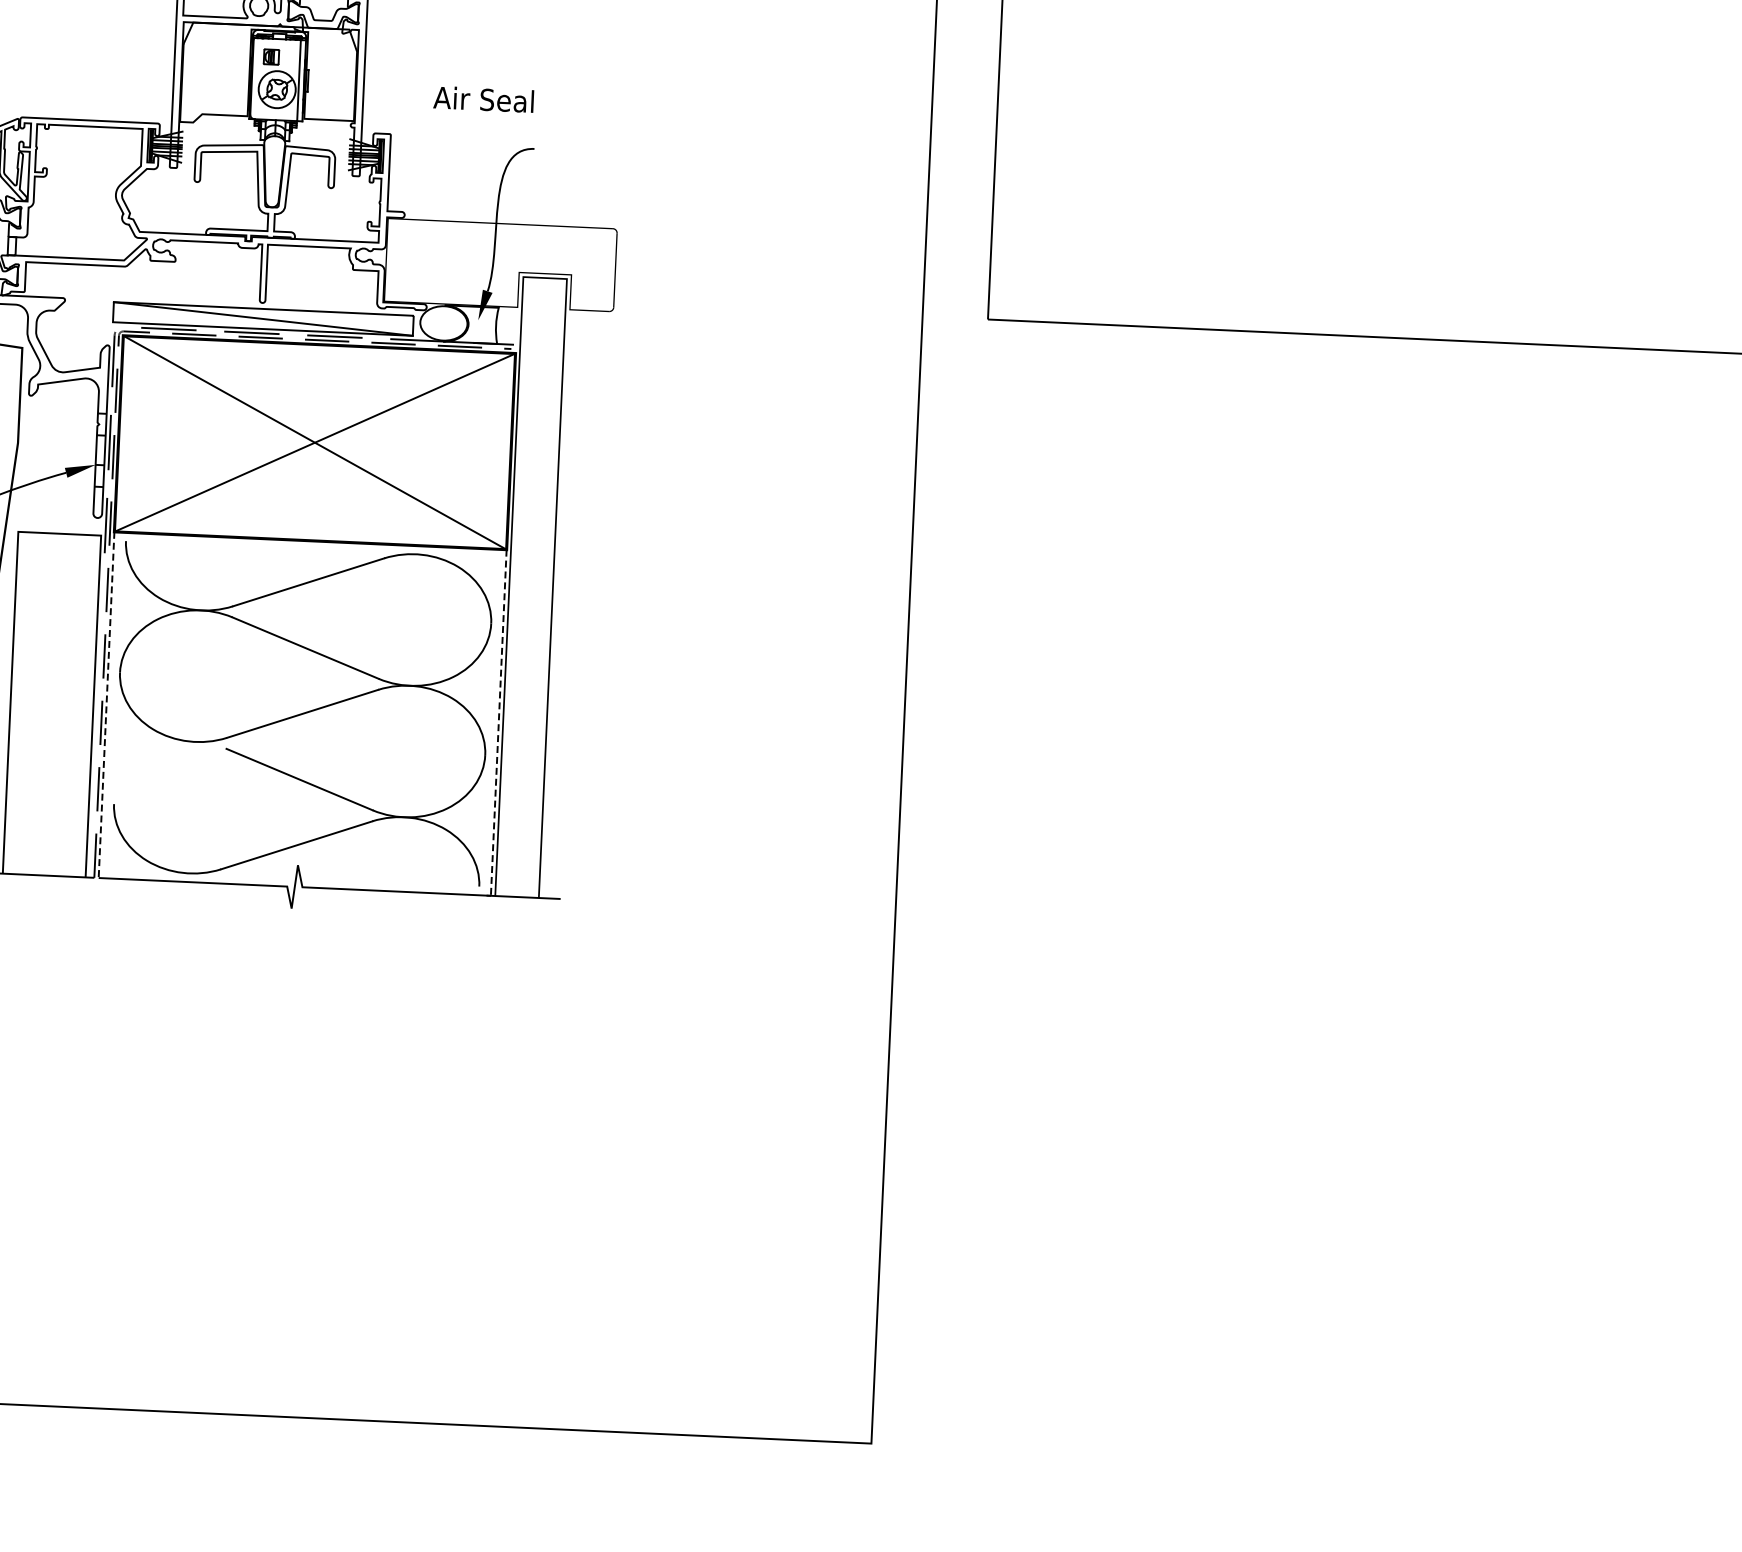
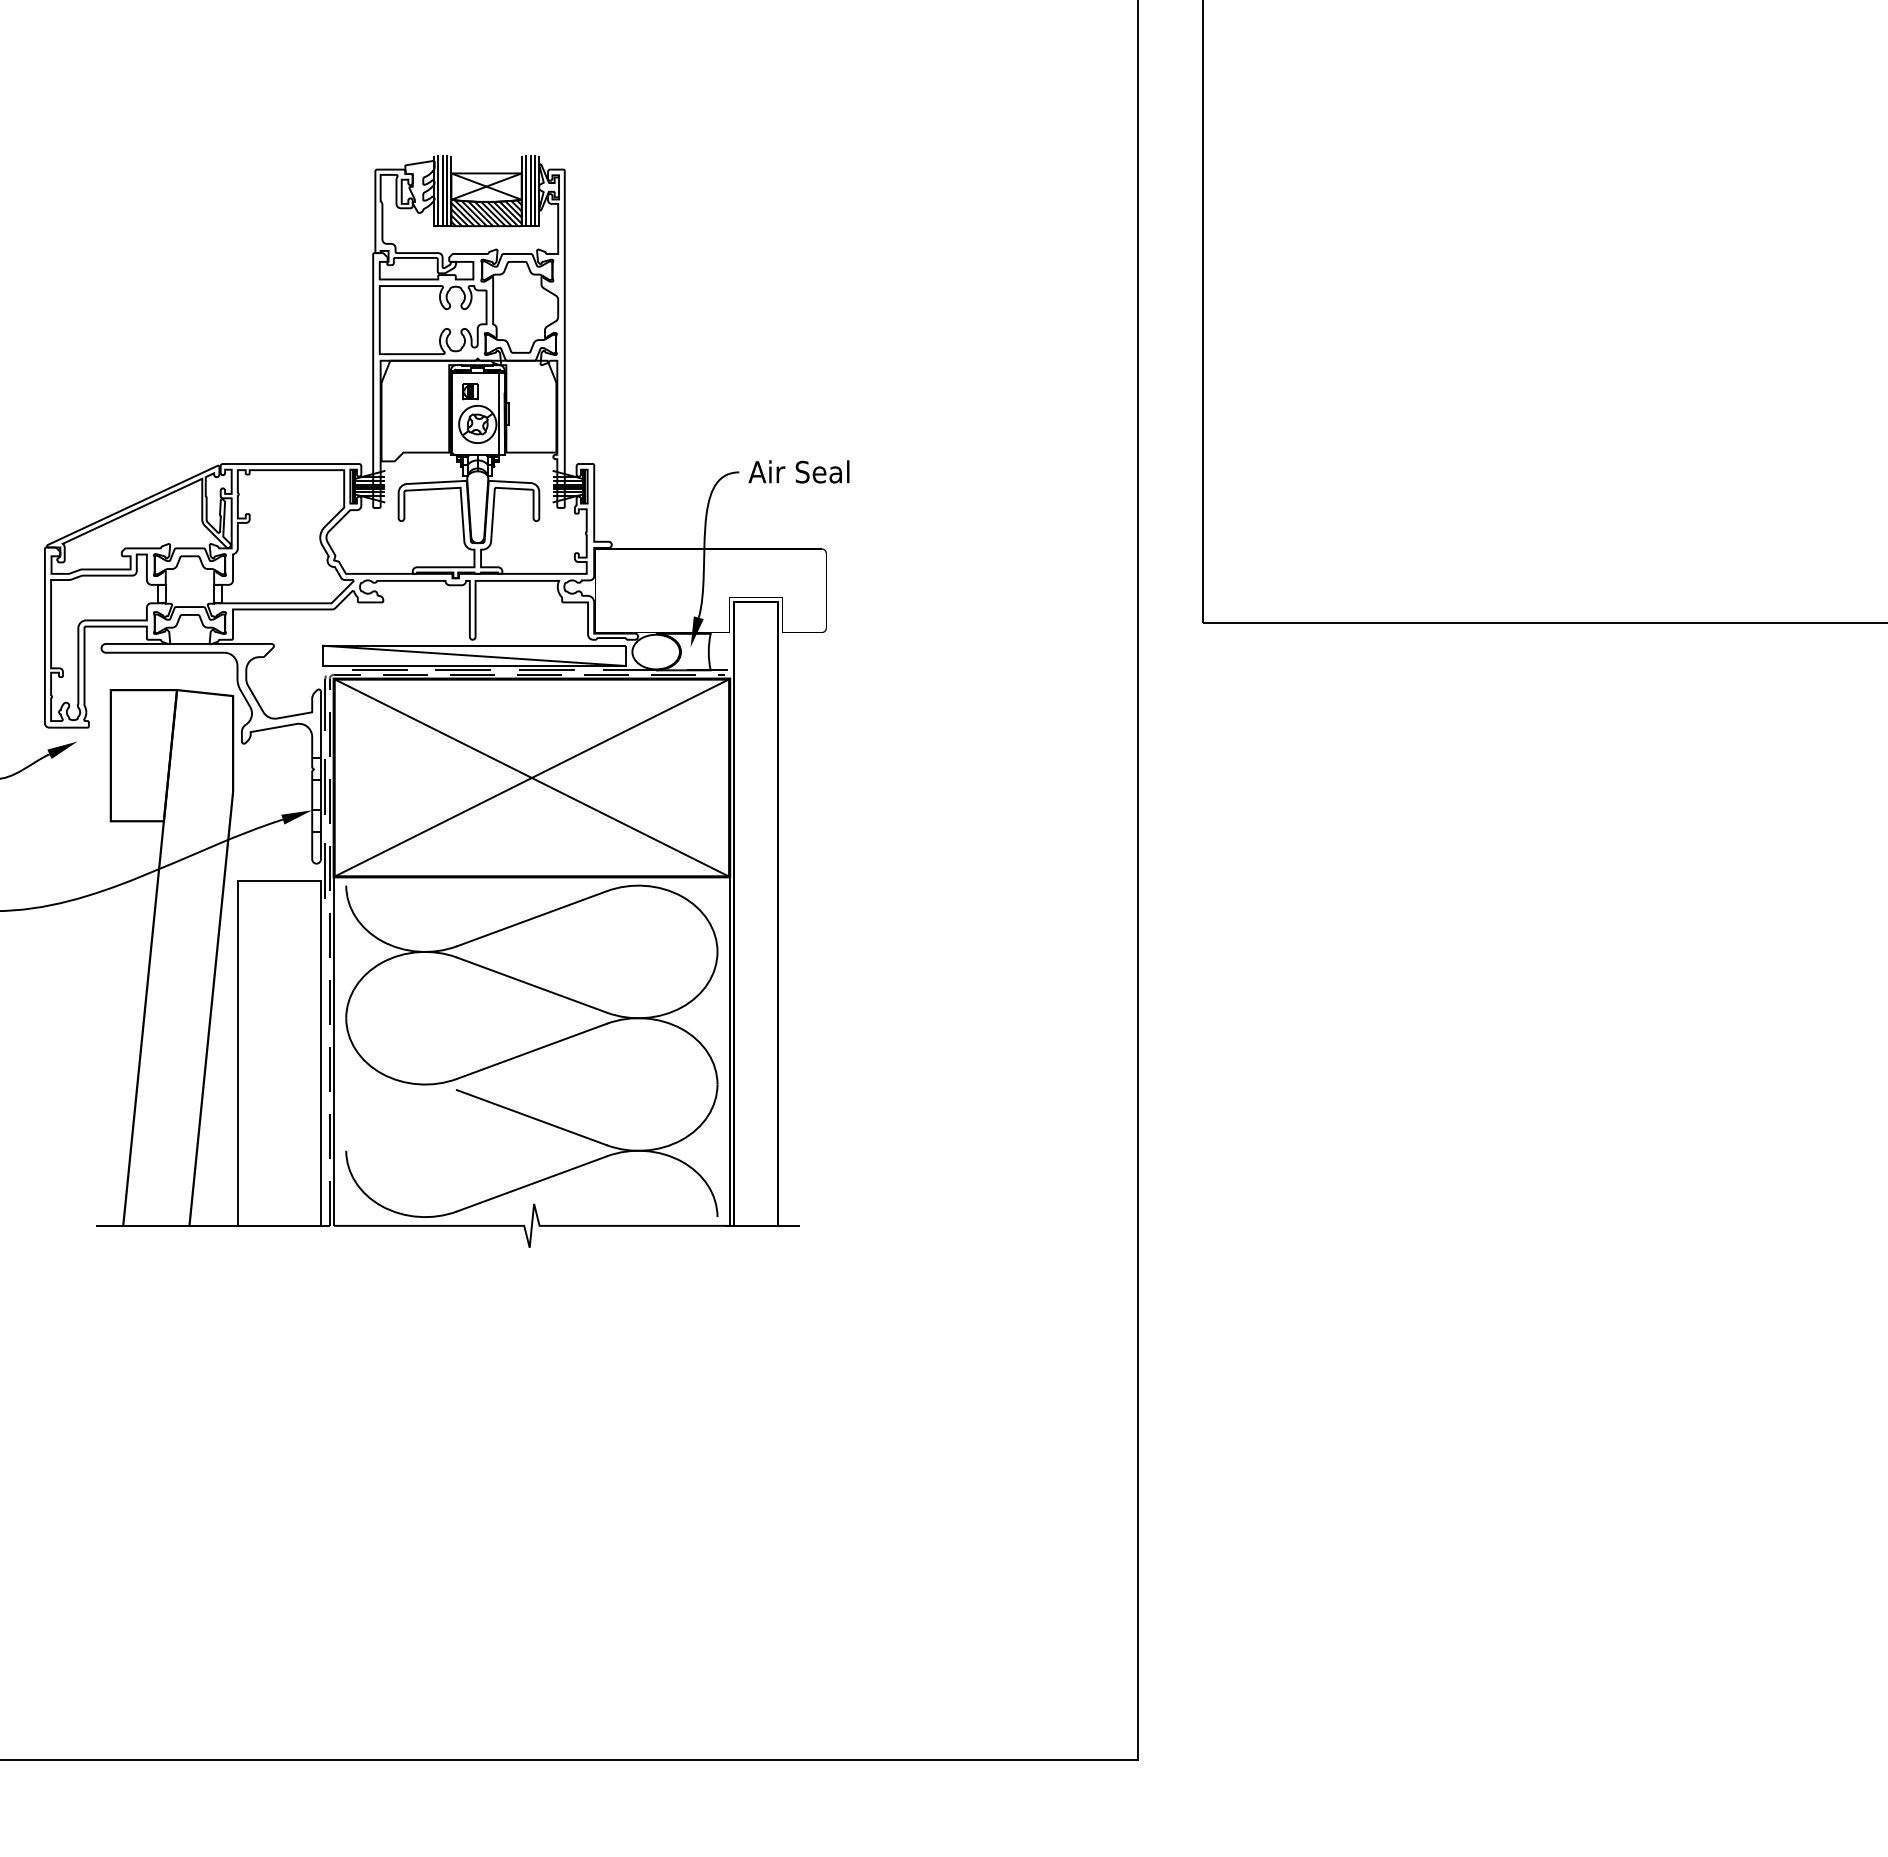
text: (483, 99) -> (798, 471), moved
line: (106, 705) -> (334, 1051), dashed -> solid
line: (498, 722) -> (729, 1051), dashed -> solid

